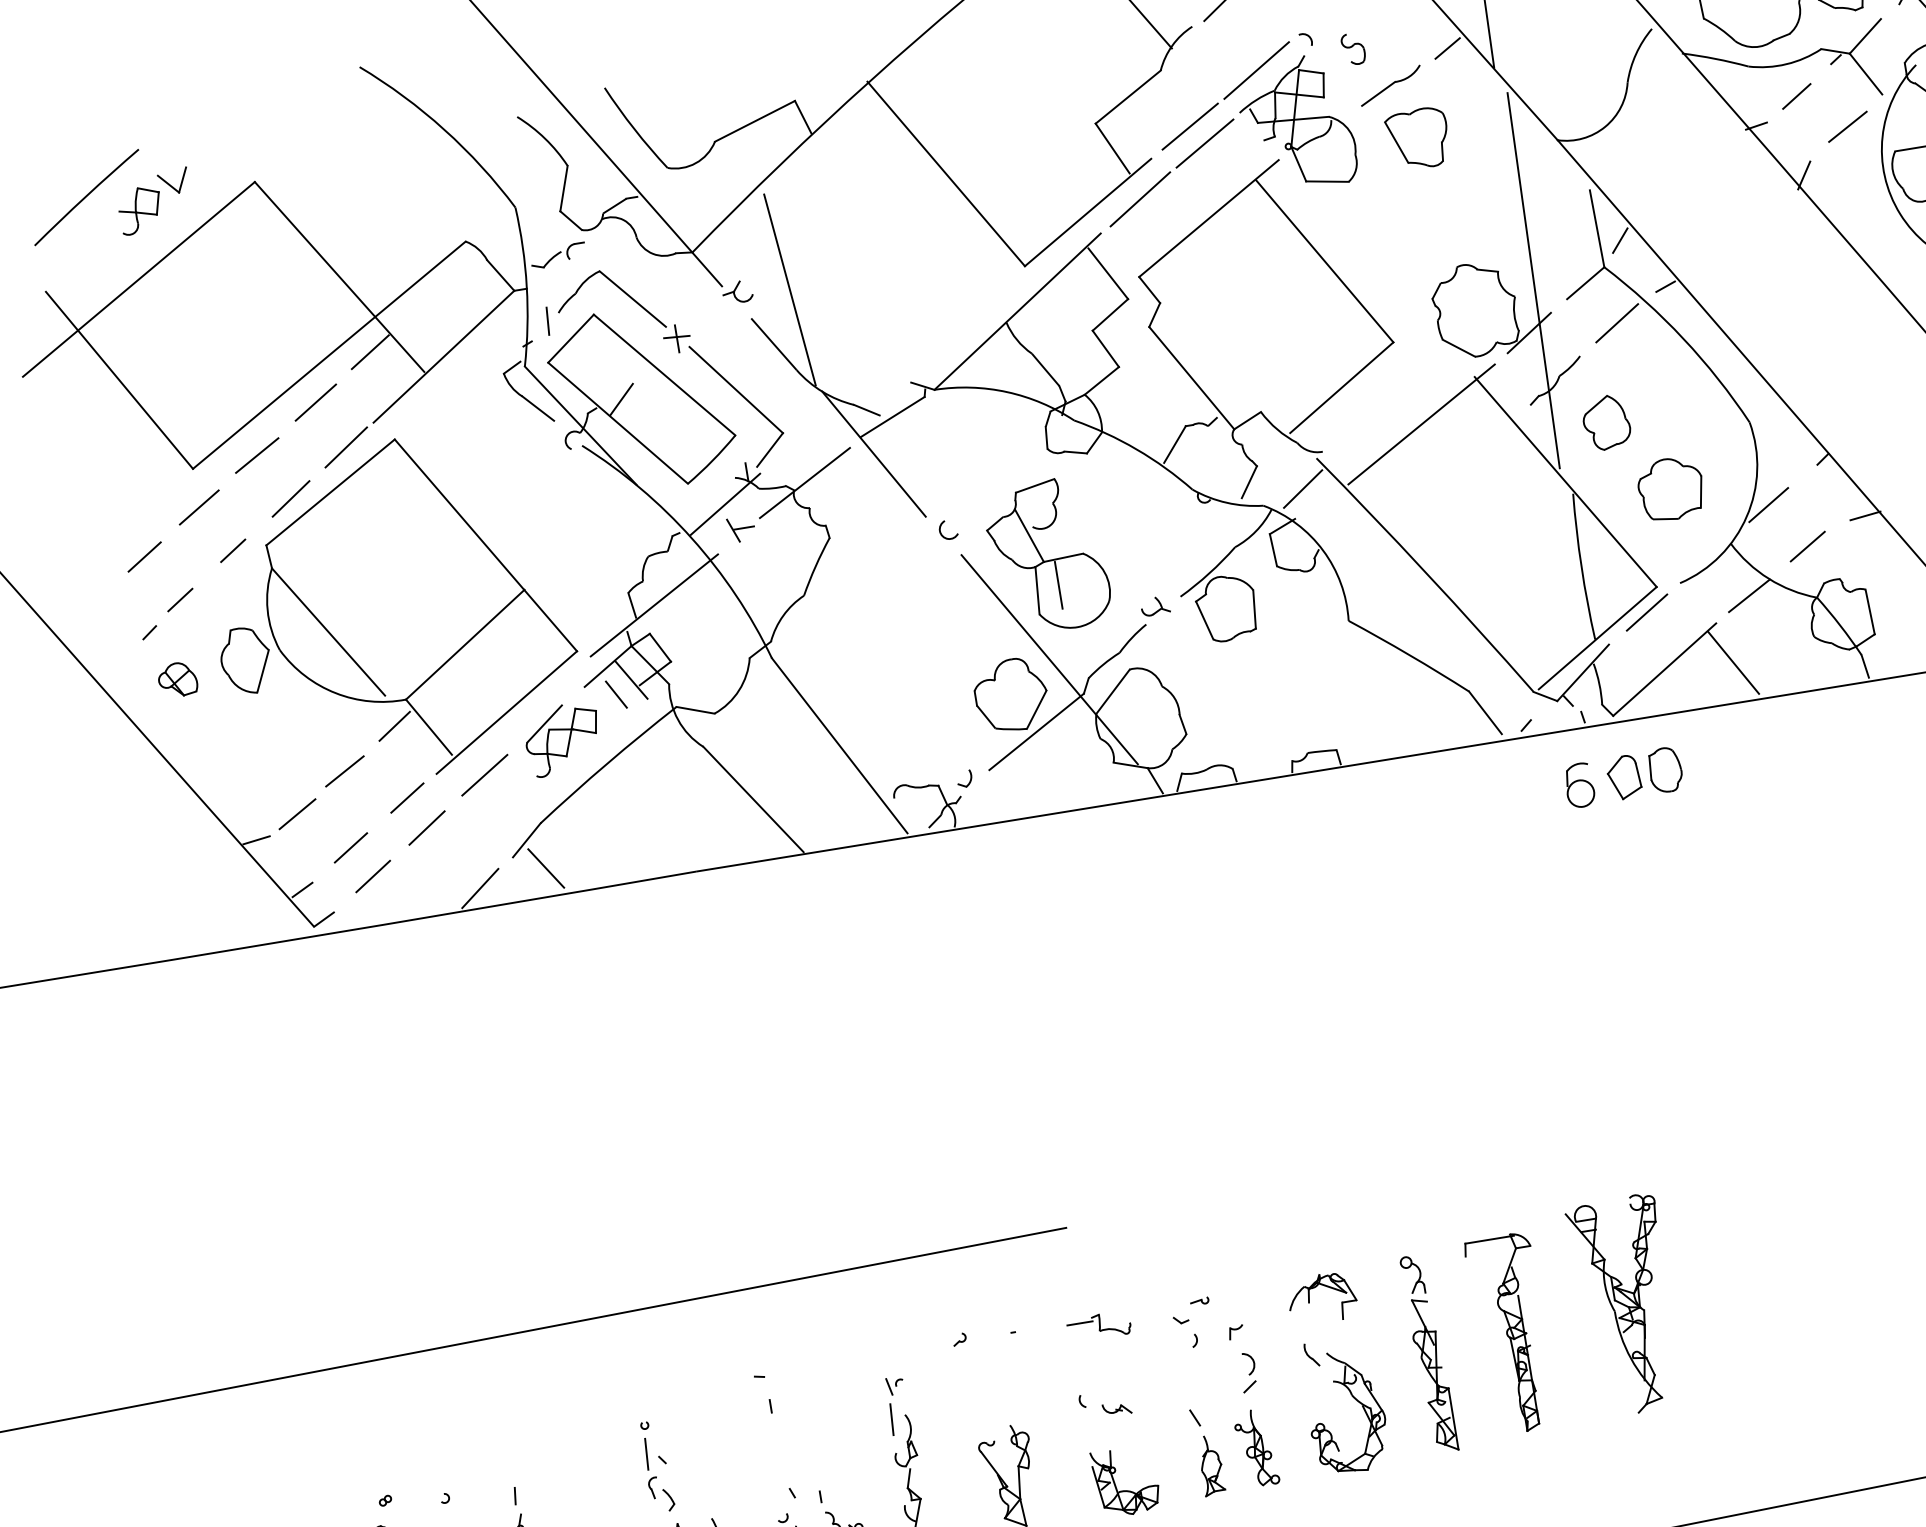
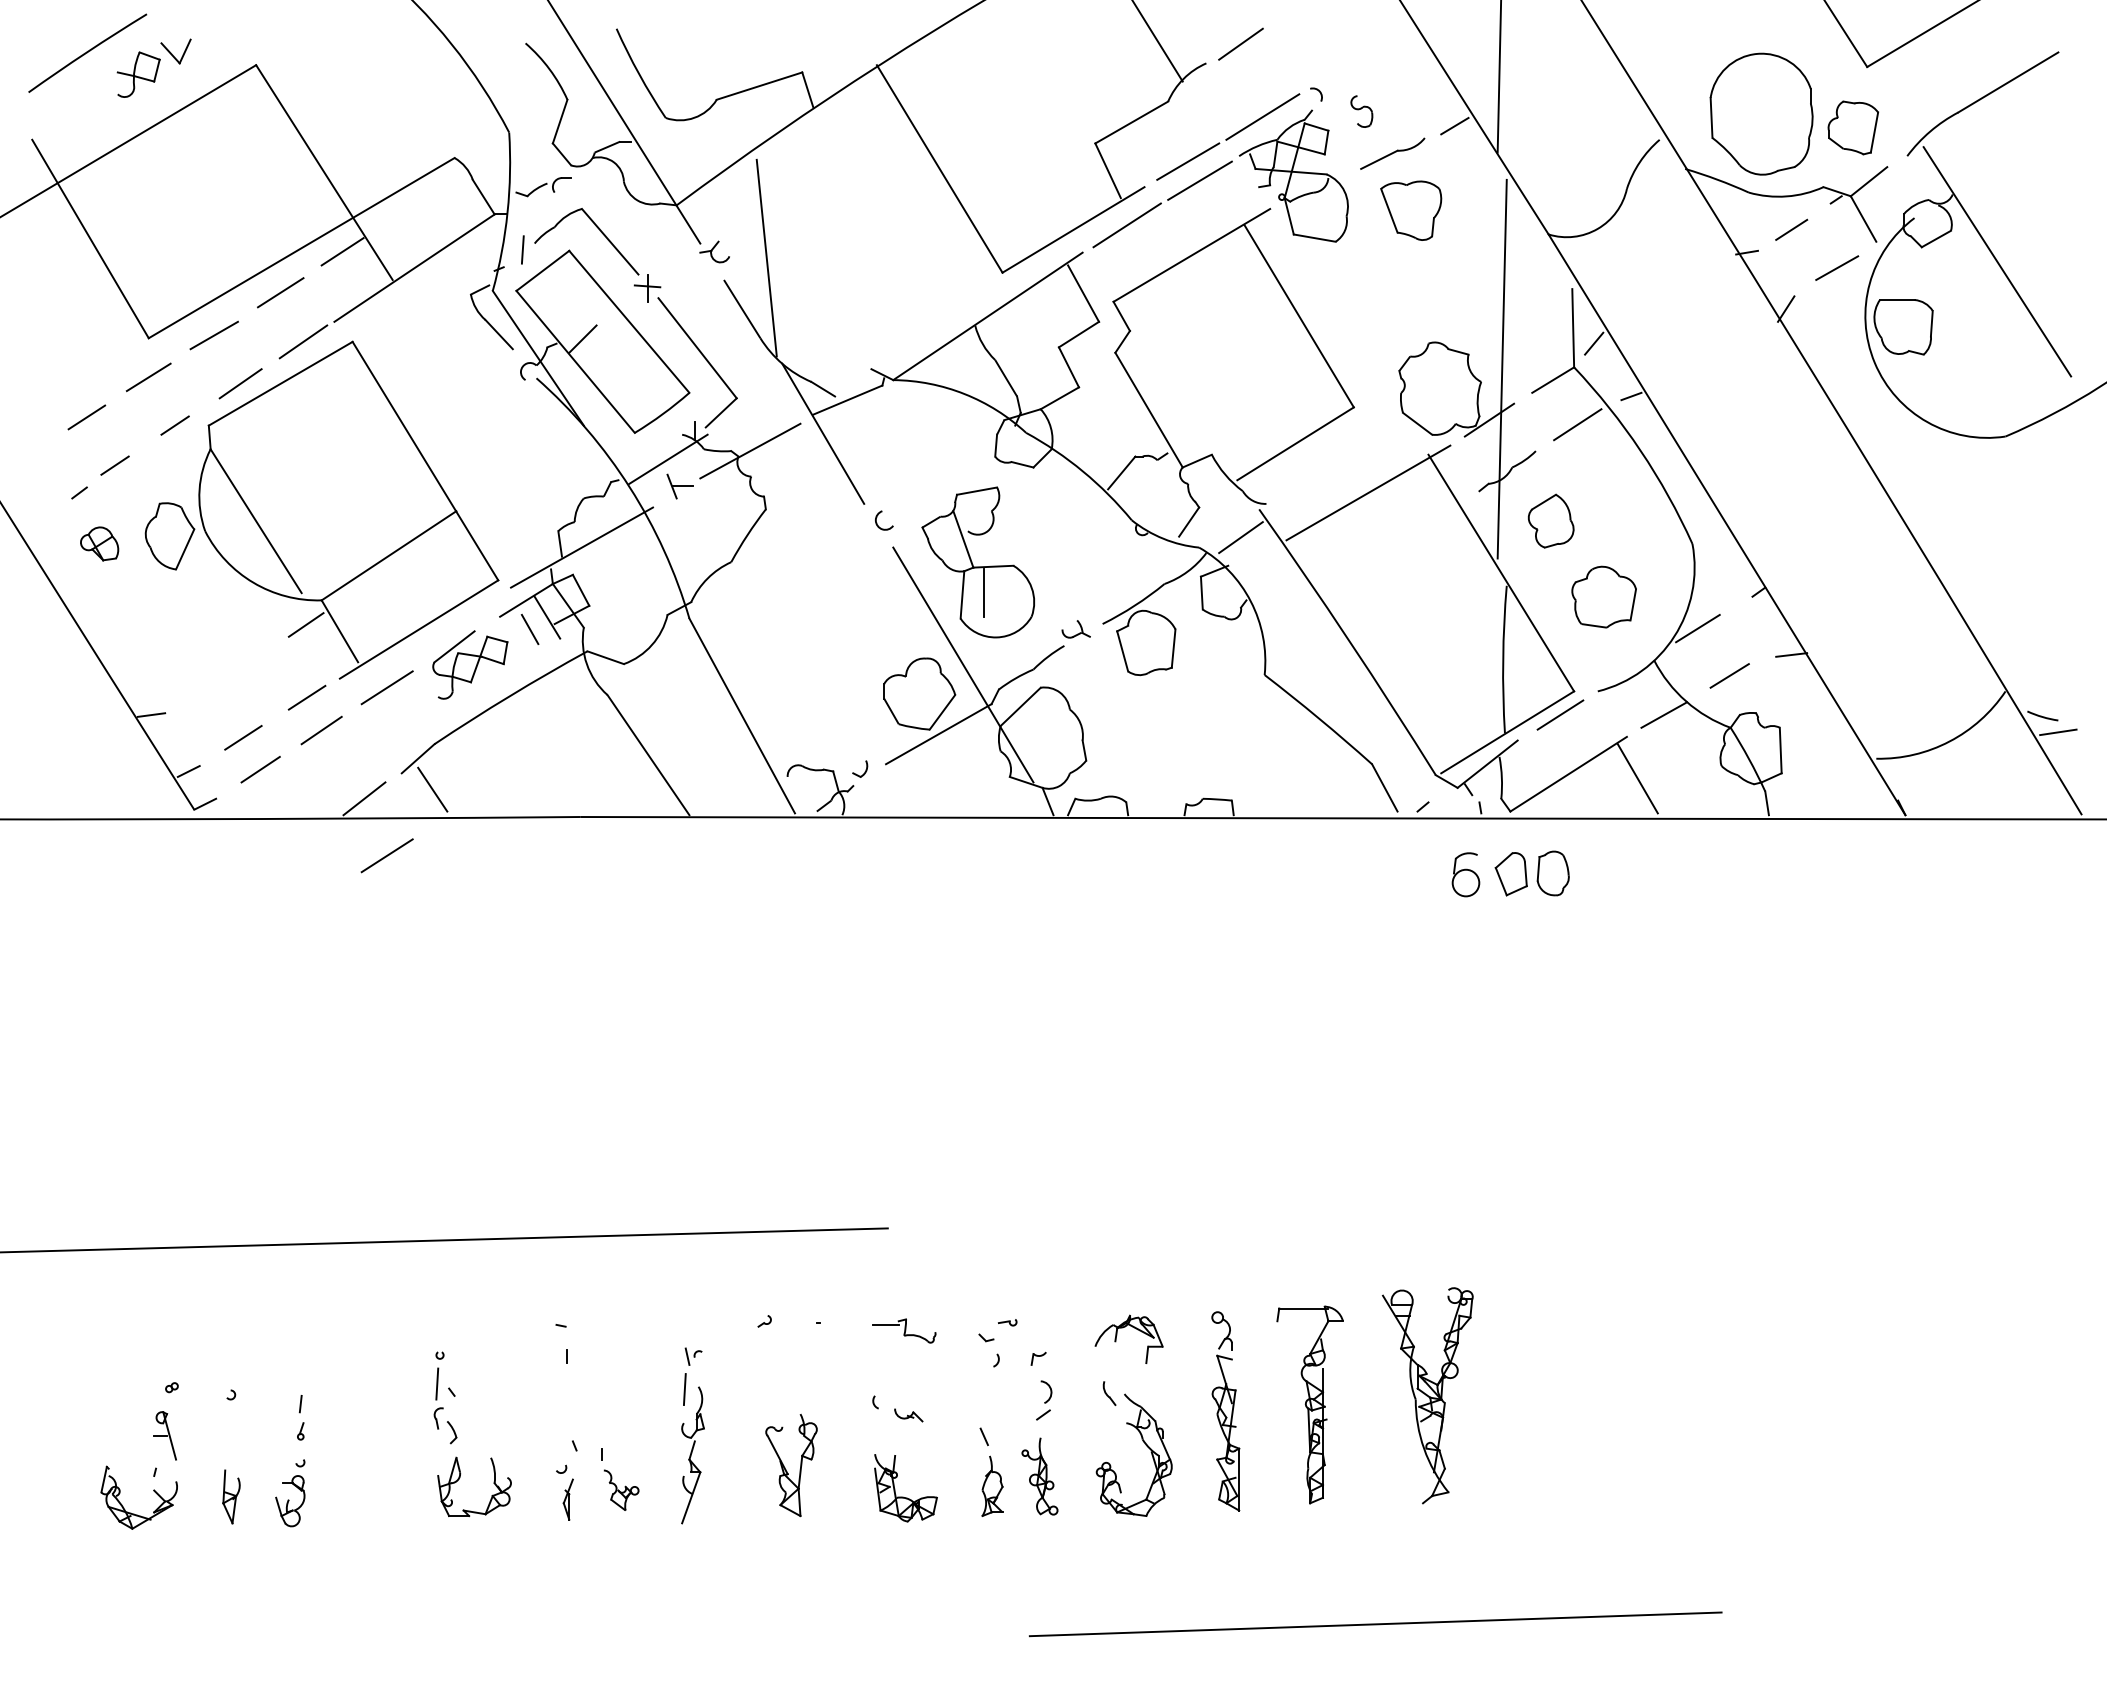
line: (344, 771) -> (249, 661), removed
line: (297, 813) -> (196, 695), removed
line: (511, 940) -> (386, 855), added

